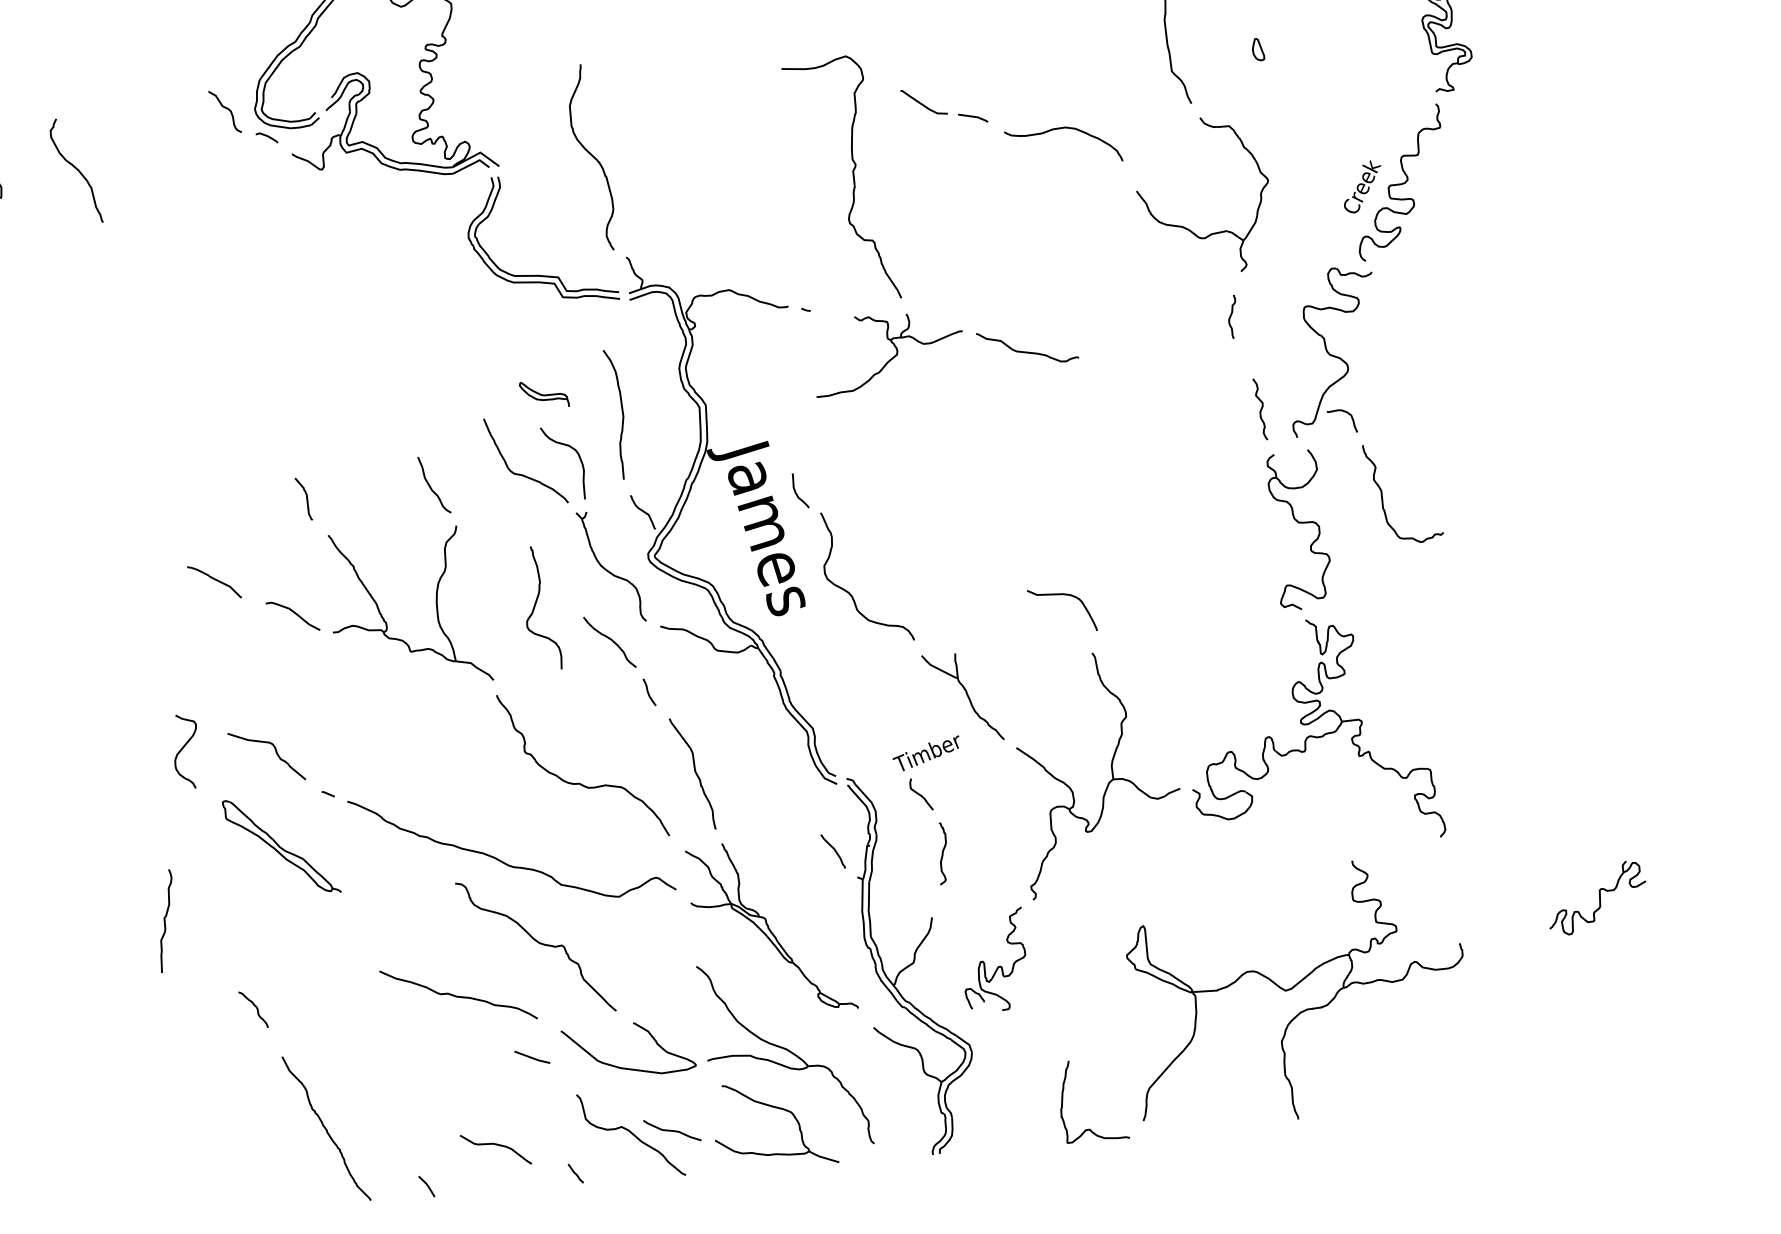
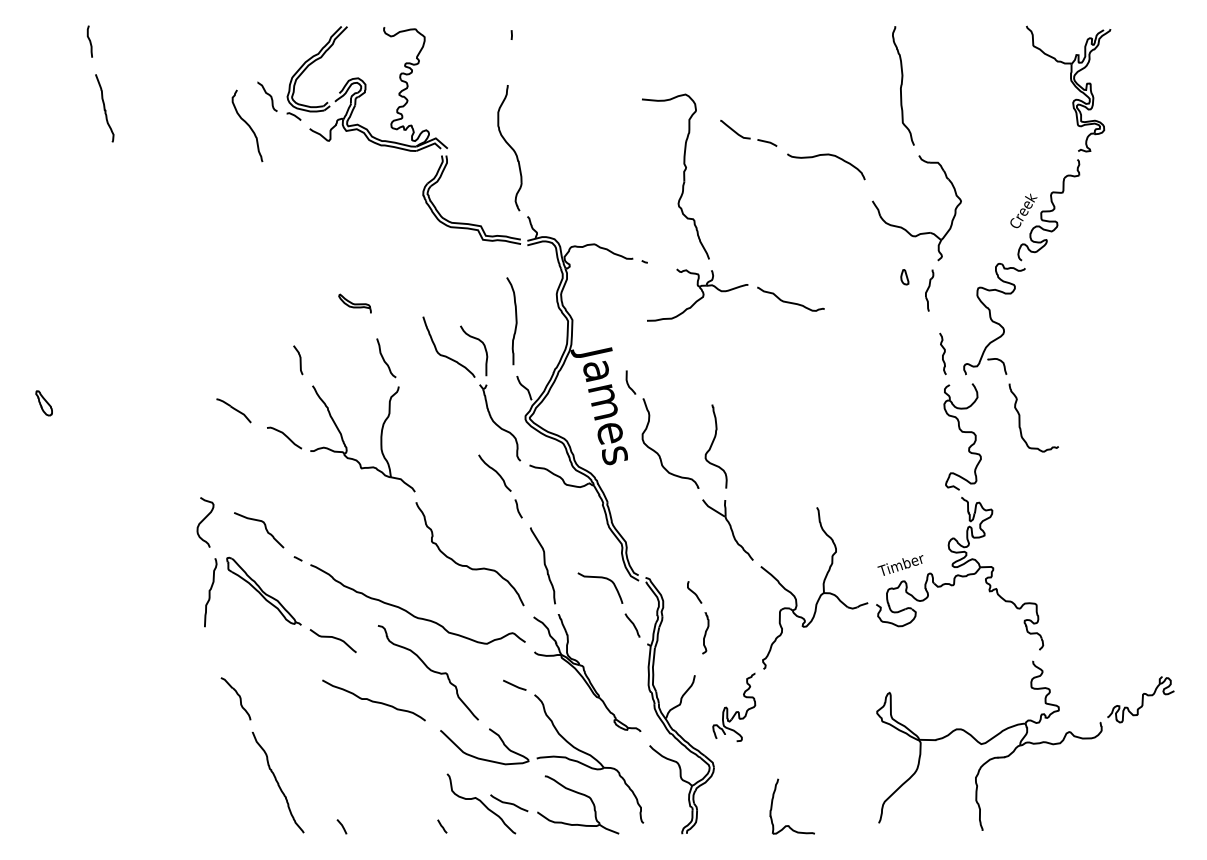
part: (1257, 50) -> (904, 277), moved
curve: (76, 170) -> (247, 125), moved
part: (1232, 316) -> (929, 290), size x1.43
part: (543, 394) -> (354, 303), moved
curve: (1061, 595) -> (600, 578), moved
curve: (535, 607) -> (712, 445), moved
text: (926, 753) -> (900, 565), moved
curve: (166, 920) -> (210, 592), moved
part: (1297, 991) -> (989, 745), moved
part: (252, 1009) -> (235, 698), size x1.67
line: (531, 1056) -> (514, 684), moved
curve: (494, 1145) -> (332, 638), moved

